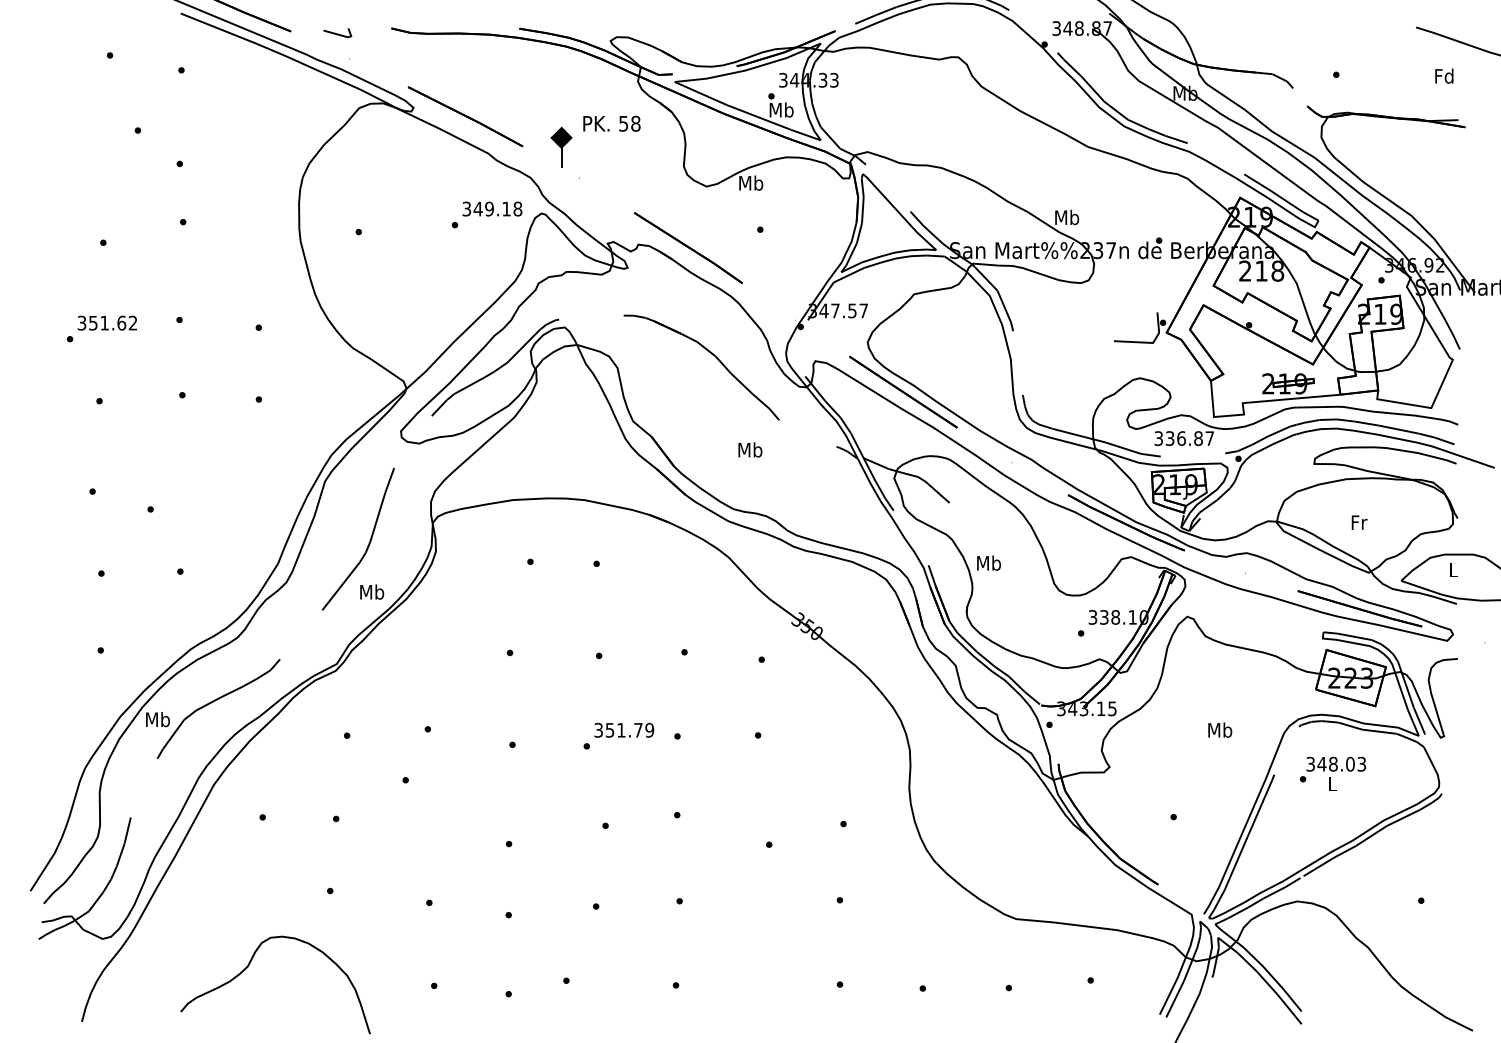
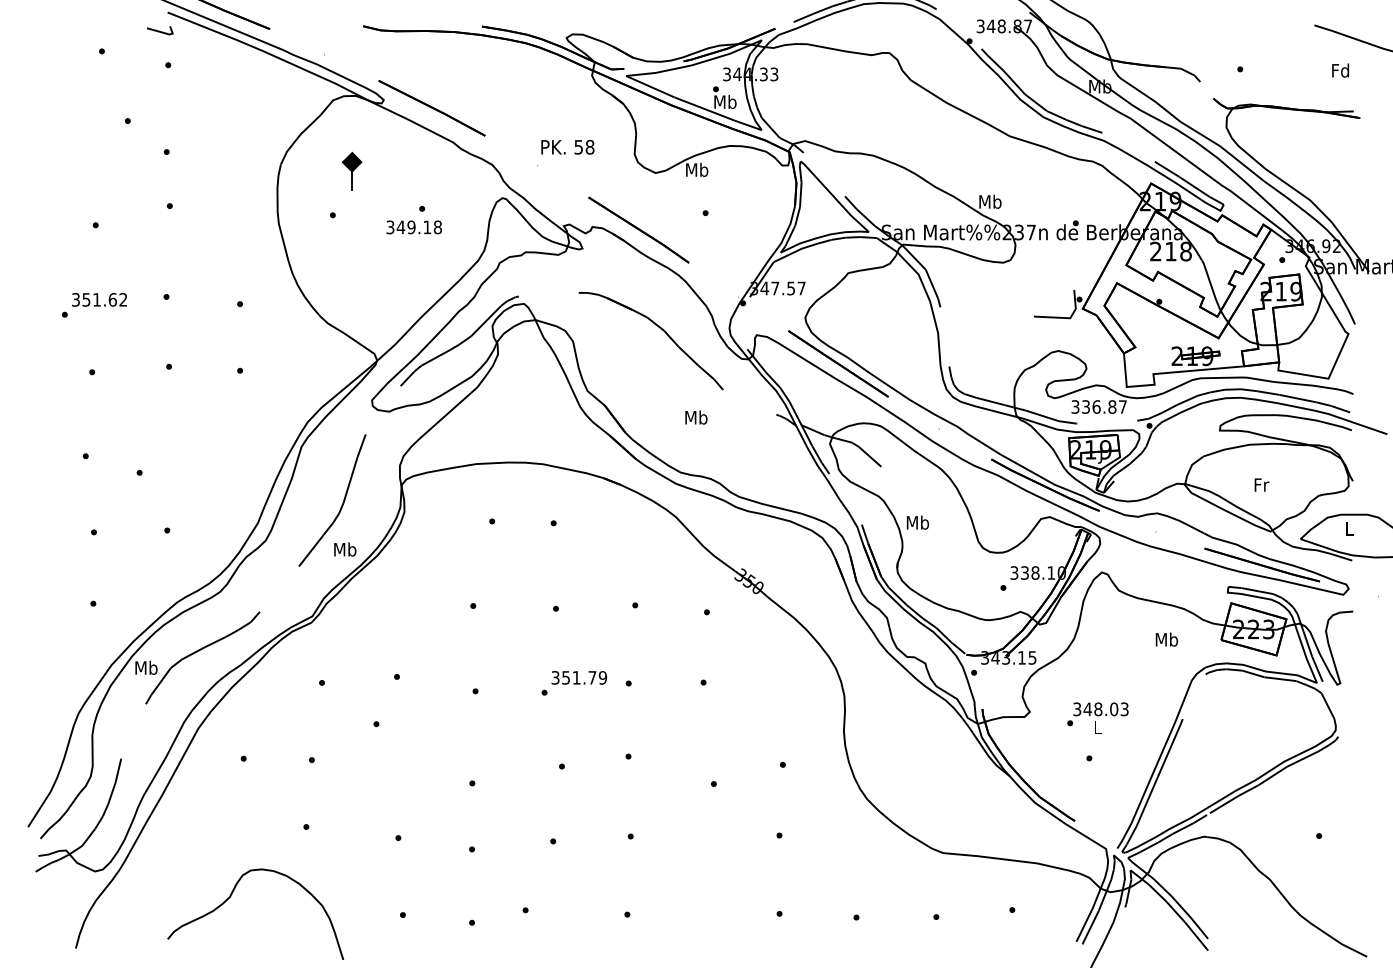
line: (337, 33) -> (159, 30), moved
text: (611, 123) -> (567, 147), moved
part: (561, 146) -> (352, 170), moved
text: (492, 208) -> (414, 226), moved
text: (1220, 729) -> (1167, 639), moved
text: (1332, 773) -> (1097, 717), moved

